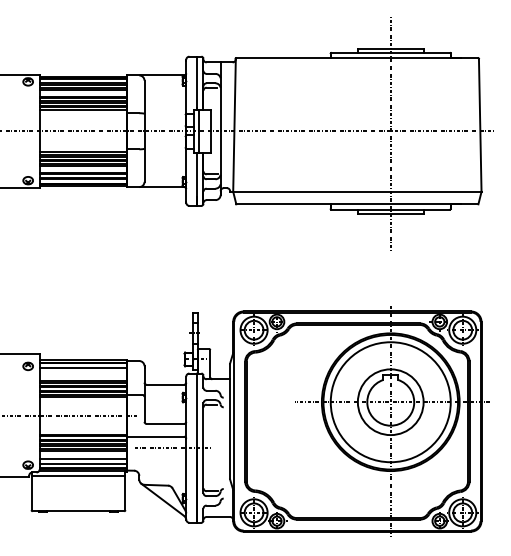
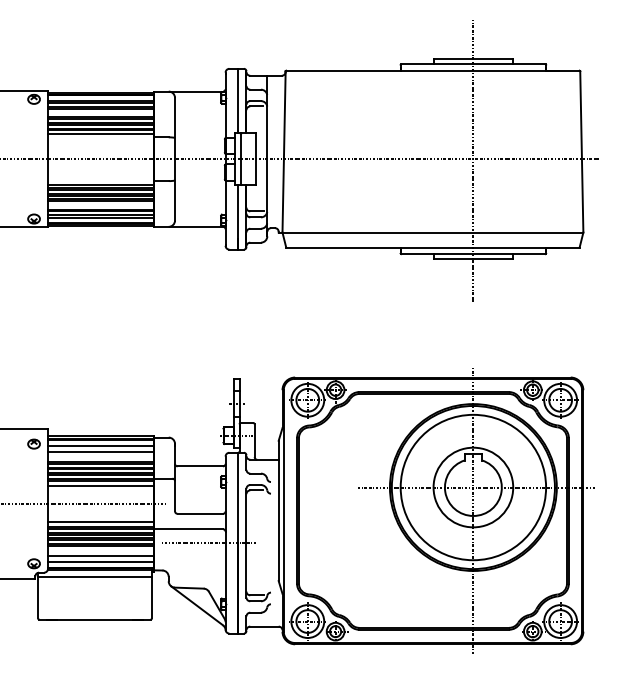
line: (83, 372) -> (101, 451), added
line: (83, 401) -> (101, 486), added
line: (83, 430) -> (101, 521), added

